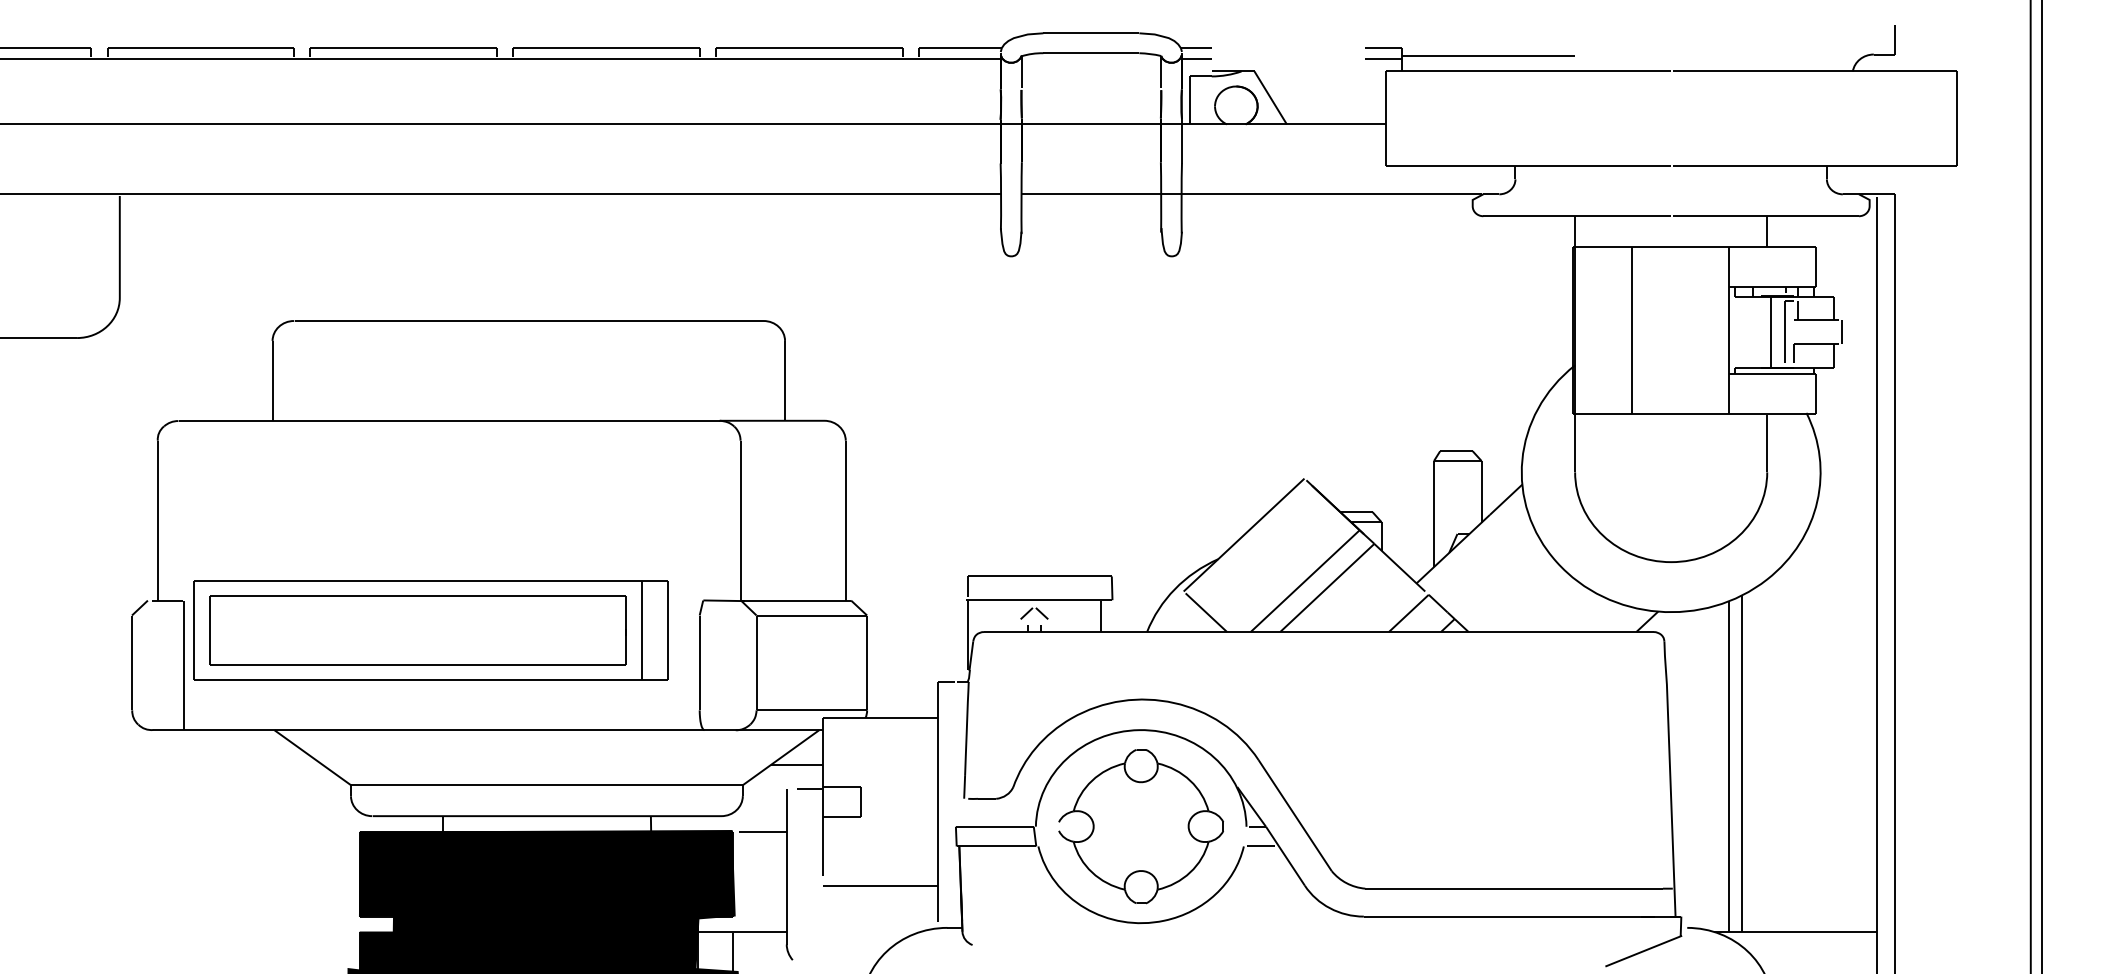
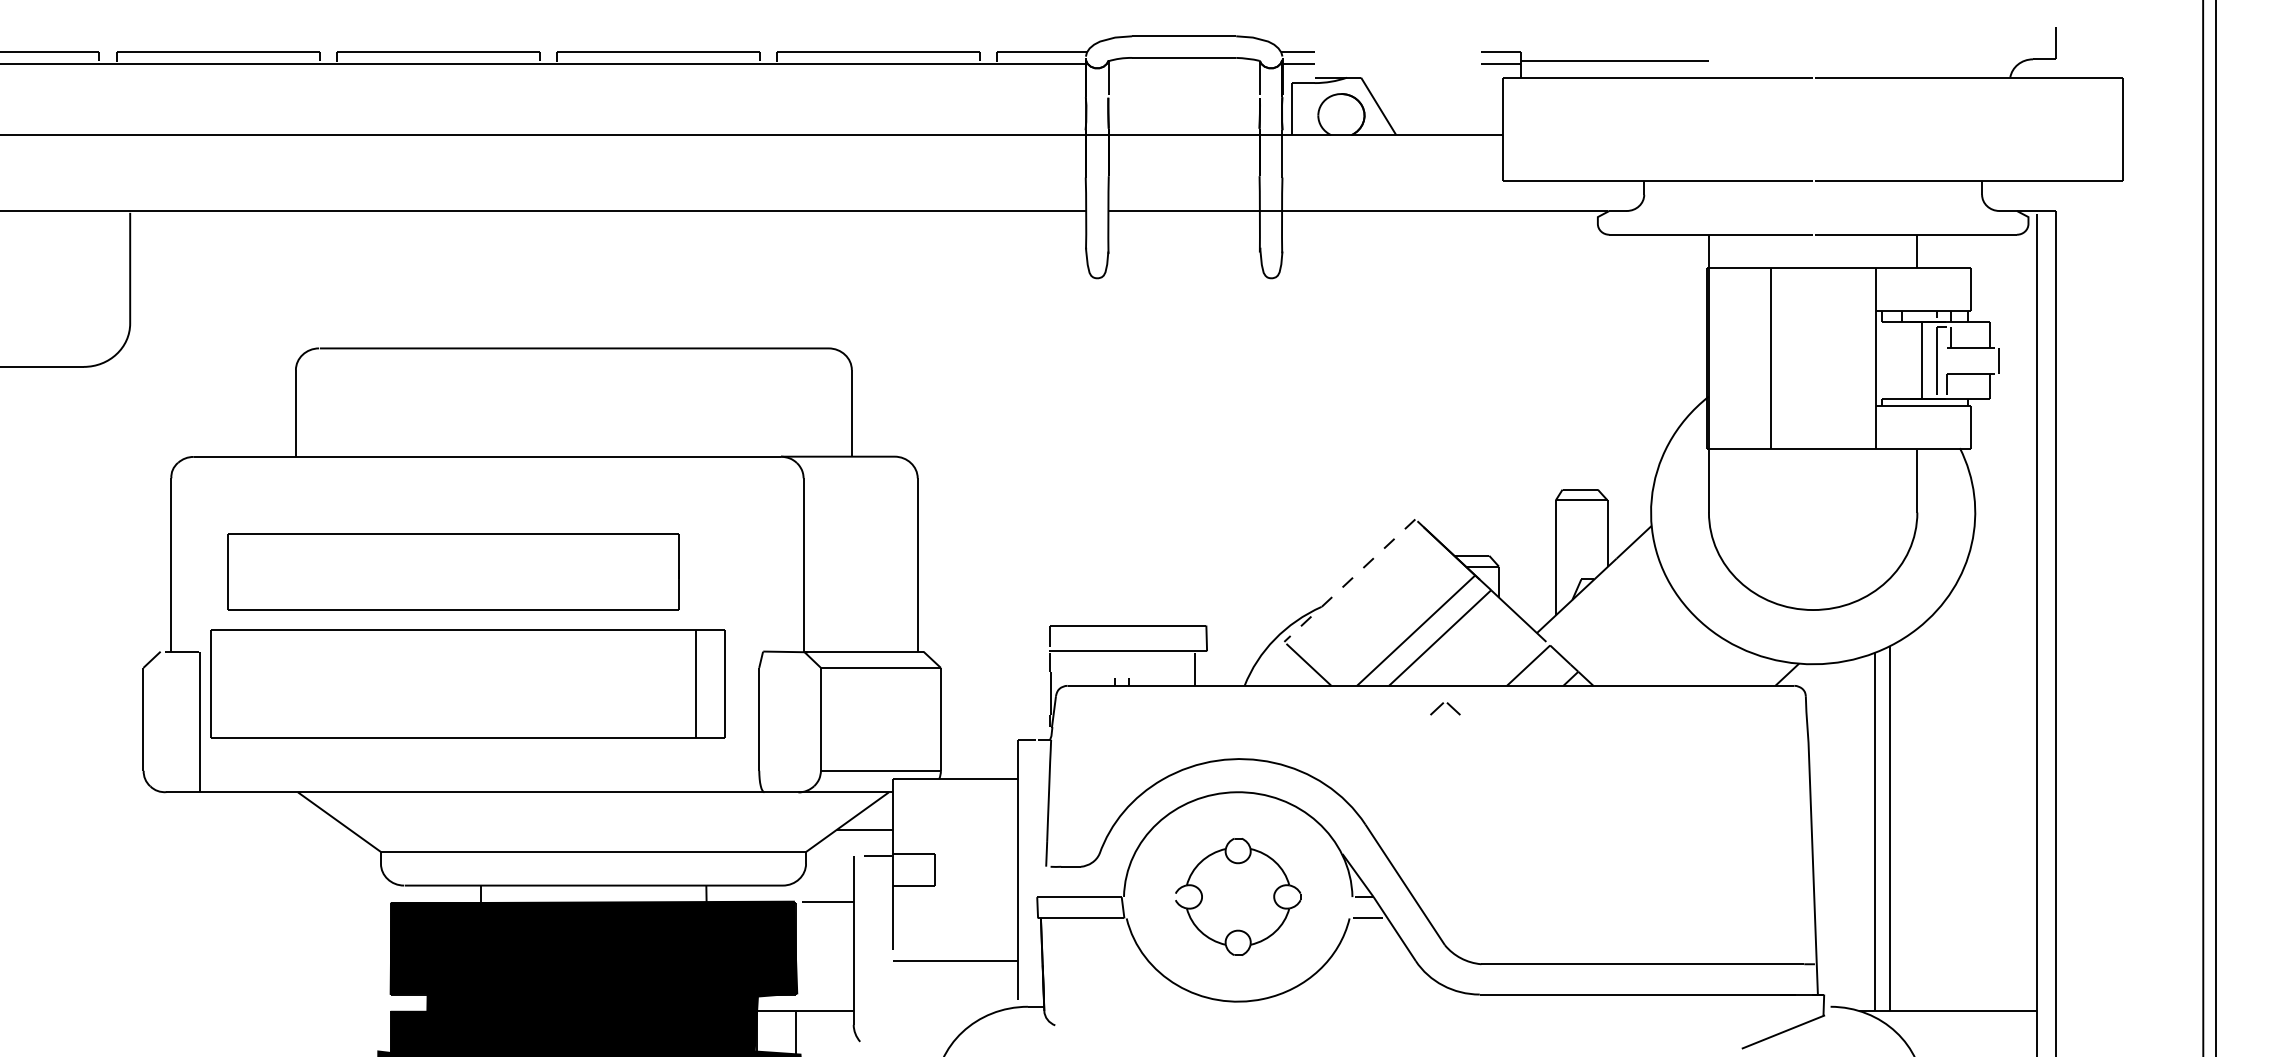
line: (1243, 534) -> (1349, 580), solid -> dashed
part: (1034, 613) -> (1445, 708), moved
part: (417, 629) -> (453, 571), moved
part: (1140, 826) -> (1237, 896), size x0.7

